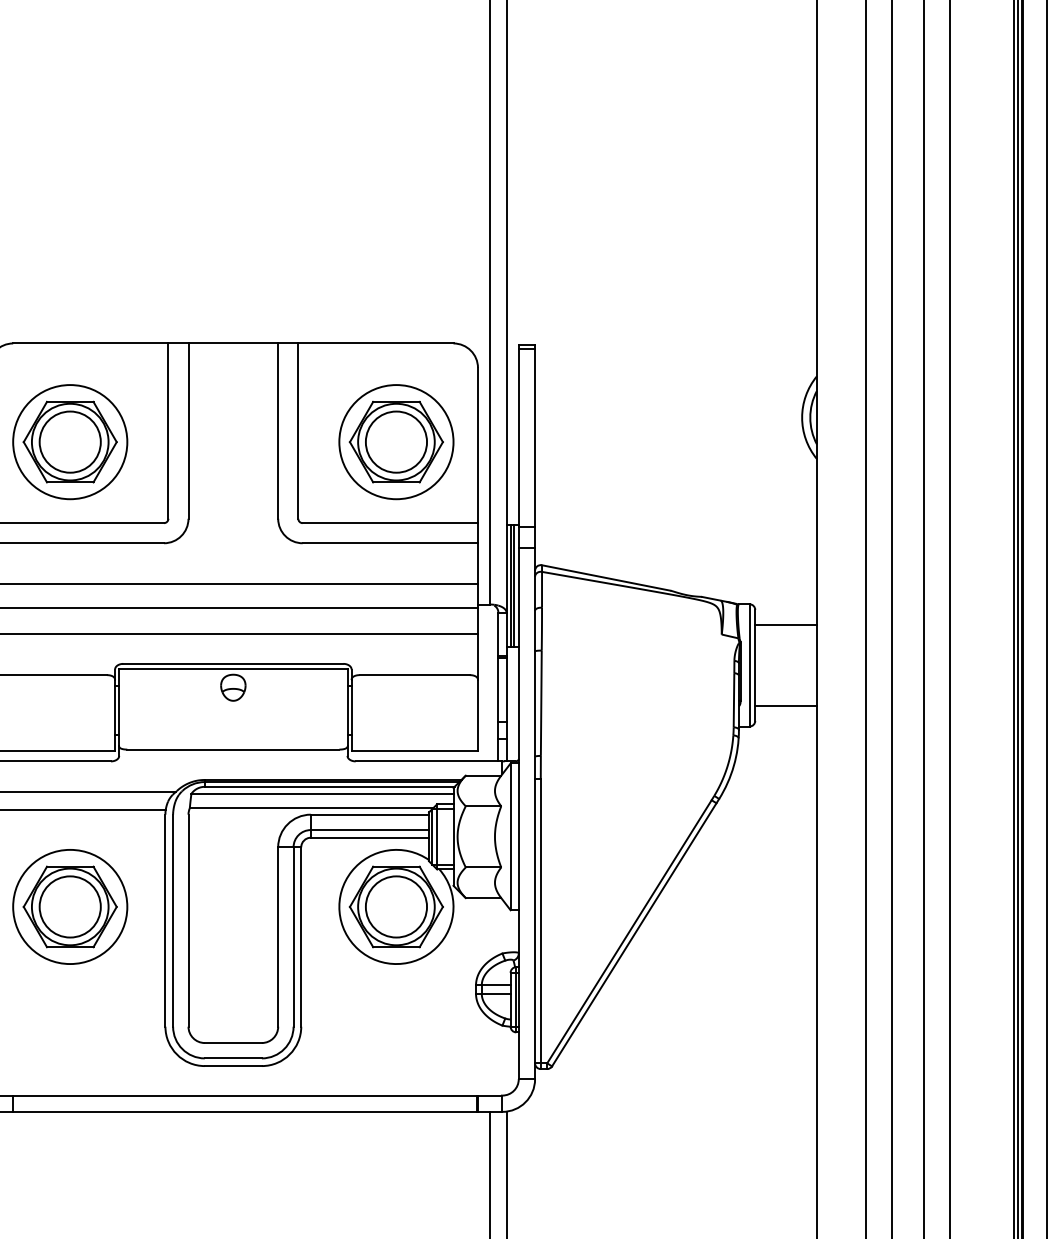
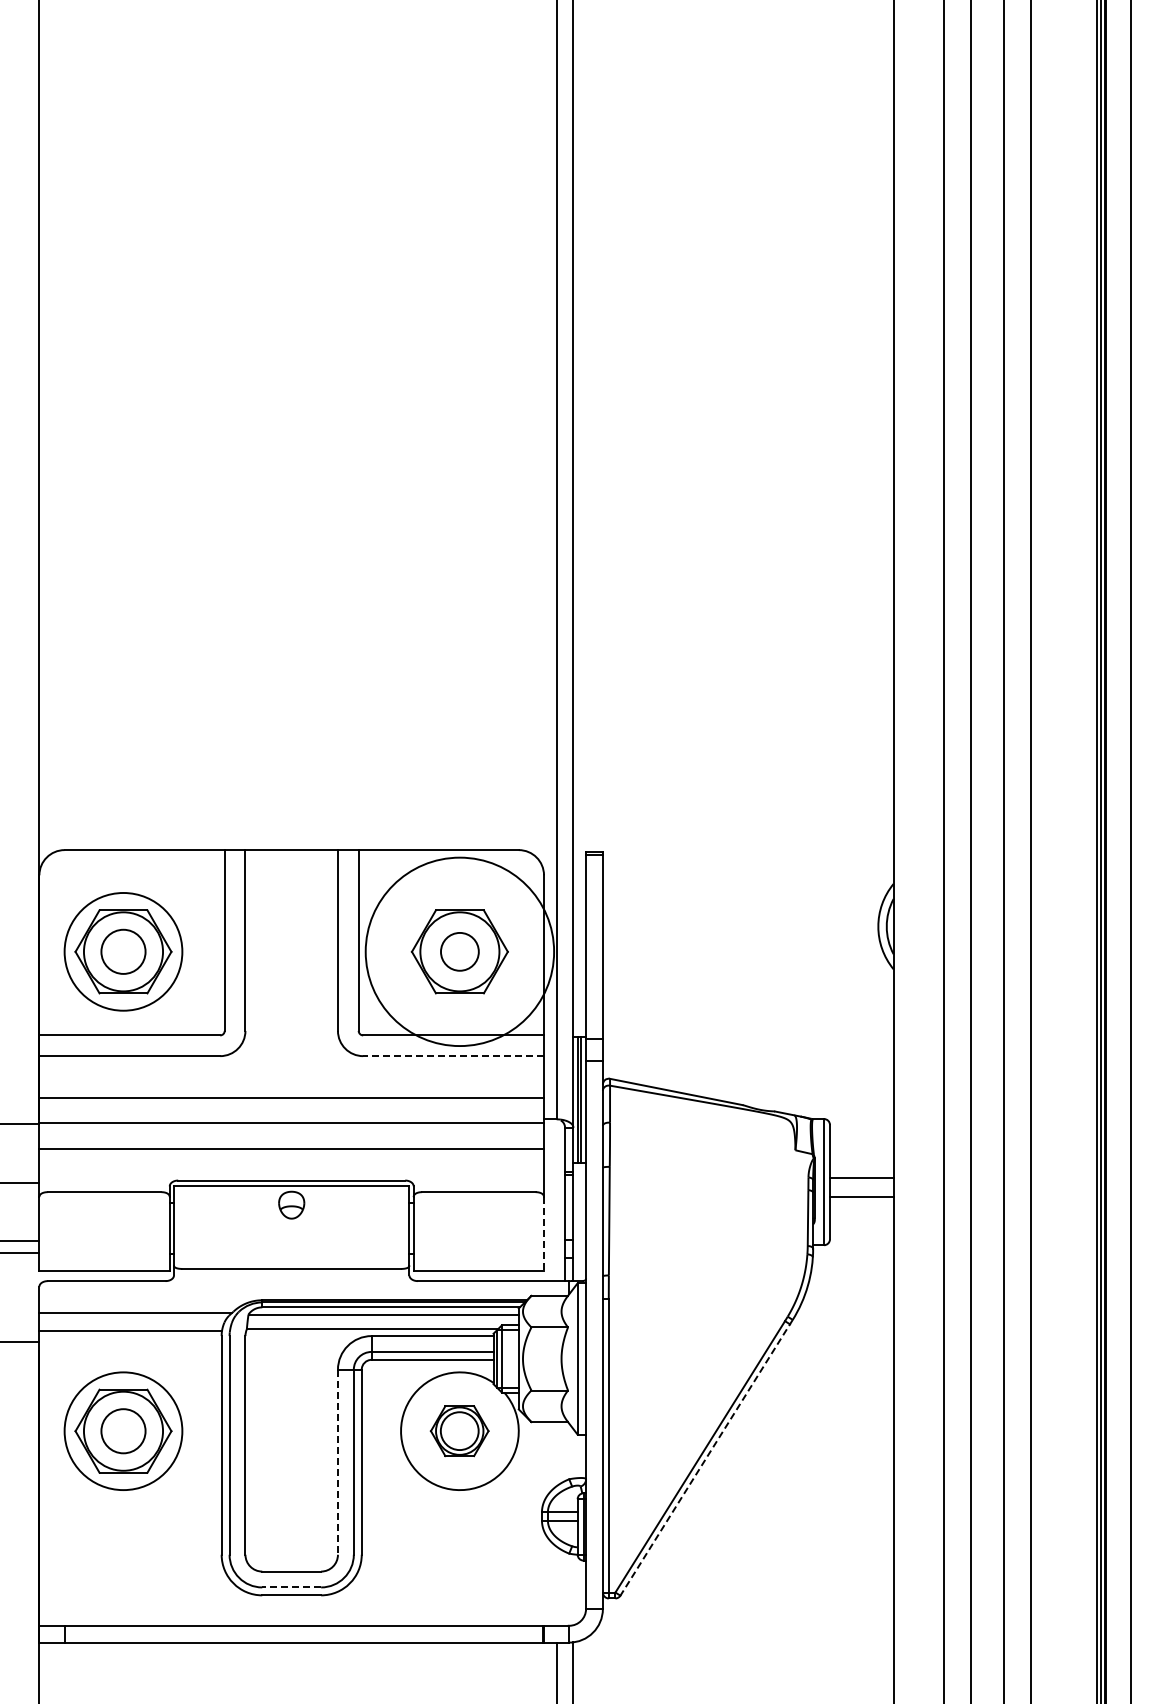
circle: (70, 441) -> (123, 951), size x0.7
circle: (396, 441) -> (459, 951), size x0.6
circle: (396, 441) -> (459, 951), size x1.6
line: (390, 543) -> (453, 1056), solid -> dashed
line: (785, 625) -> (861, 1197), moved
line: (785, 706) -> (861, 1178), moved
line: (478, 715) -> (544, 1233), solid -> dashed
circle: (70, 906) -> (123, 1430), size x0.7
part: (396, 906) -> (459, 1430), size x0.6
line: (635, 932) -> (706, 1457), solid -> dashed
line: (277, 937) -> (337, 1462), solid -> dashed
line: (233, 1058) -> (291, 1587), solid -> dashed

